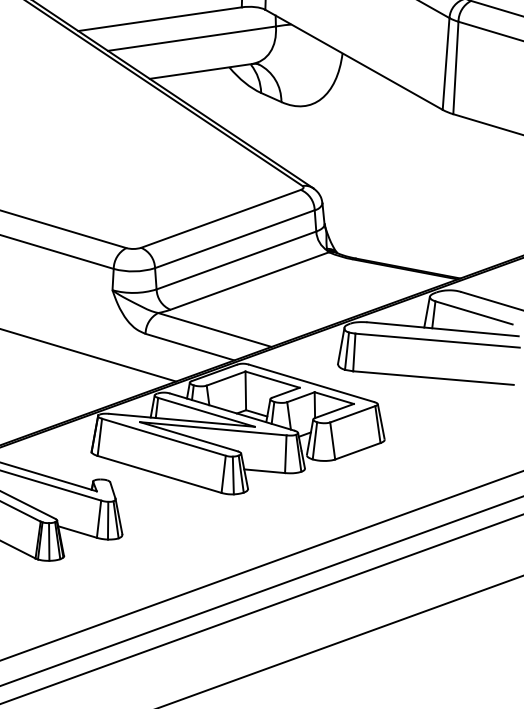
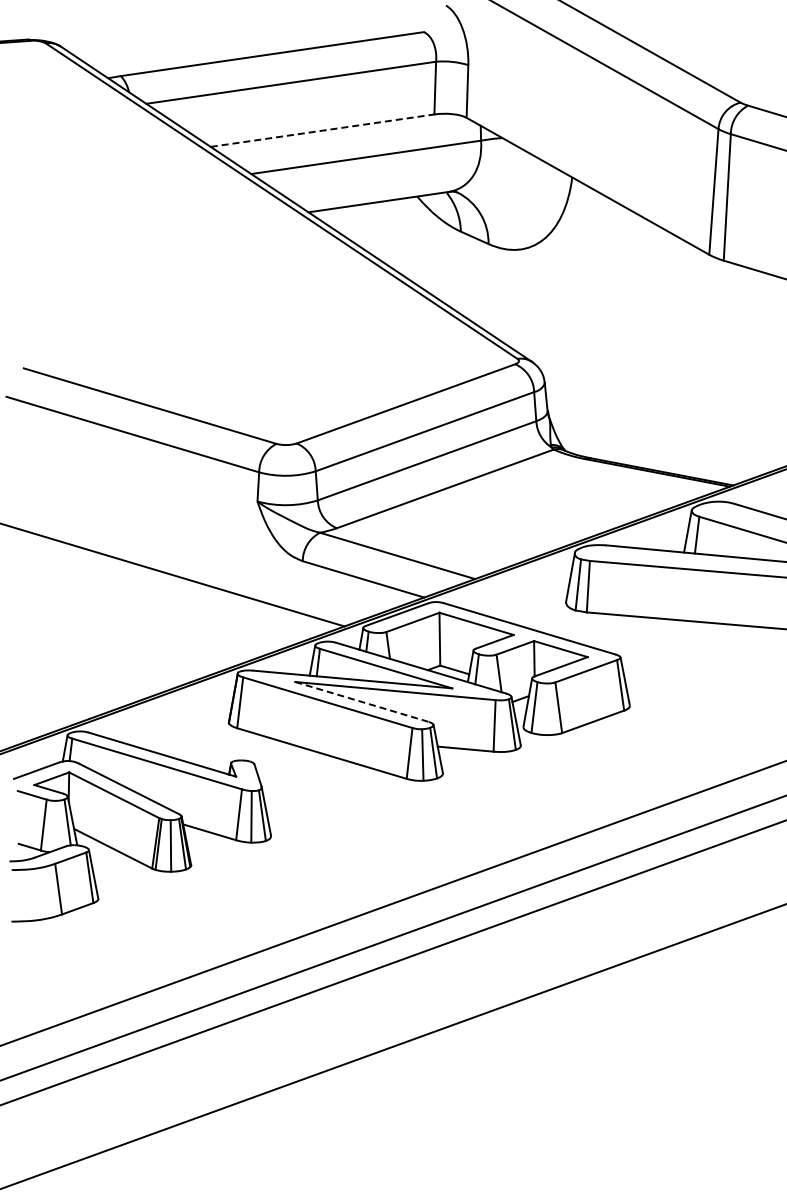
line: (160, 19) -> (323, 130), solid -> dashed
line: (189, 436) -> (362, 701), solid -> dashed

